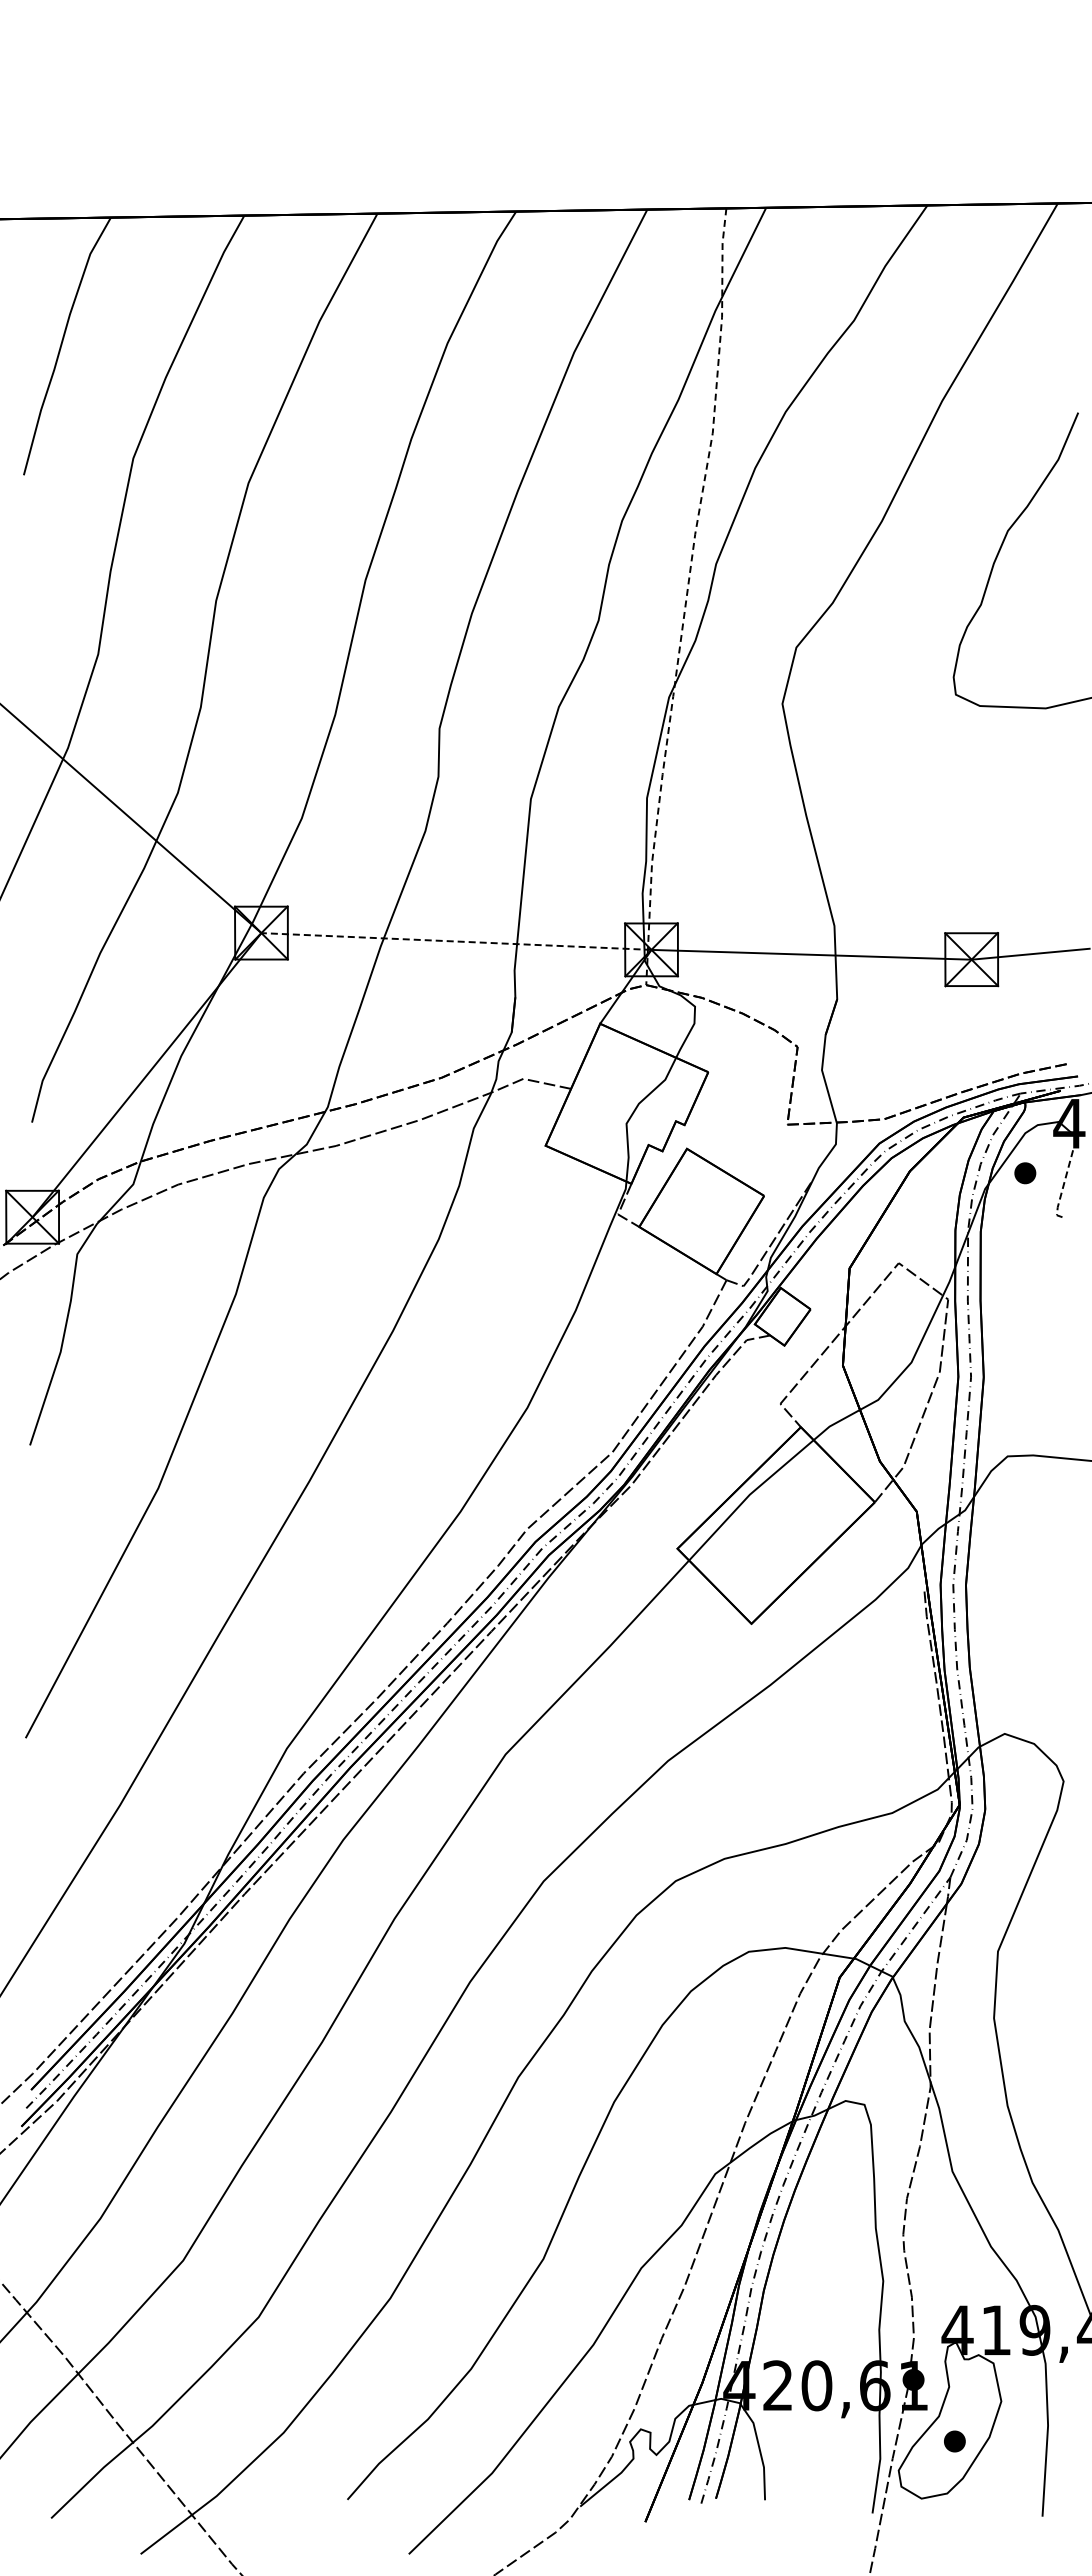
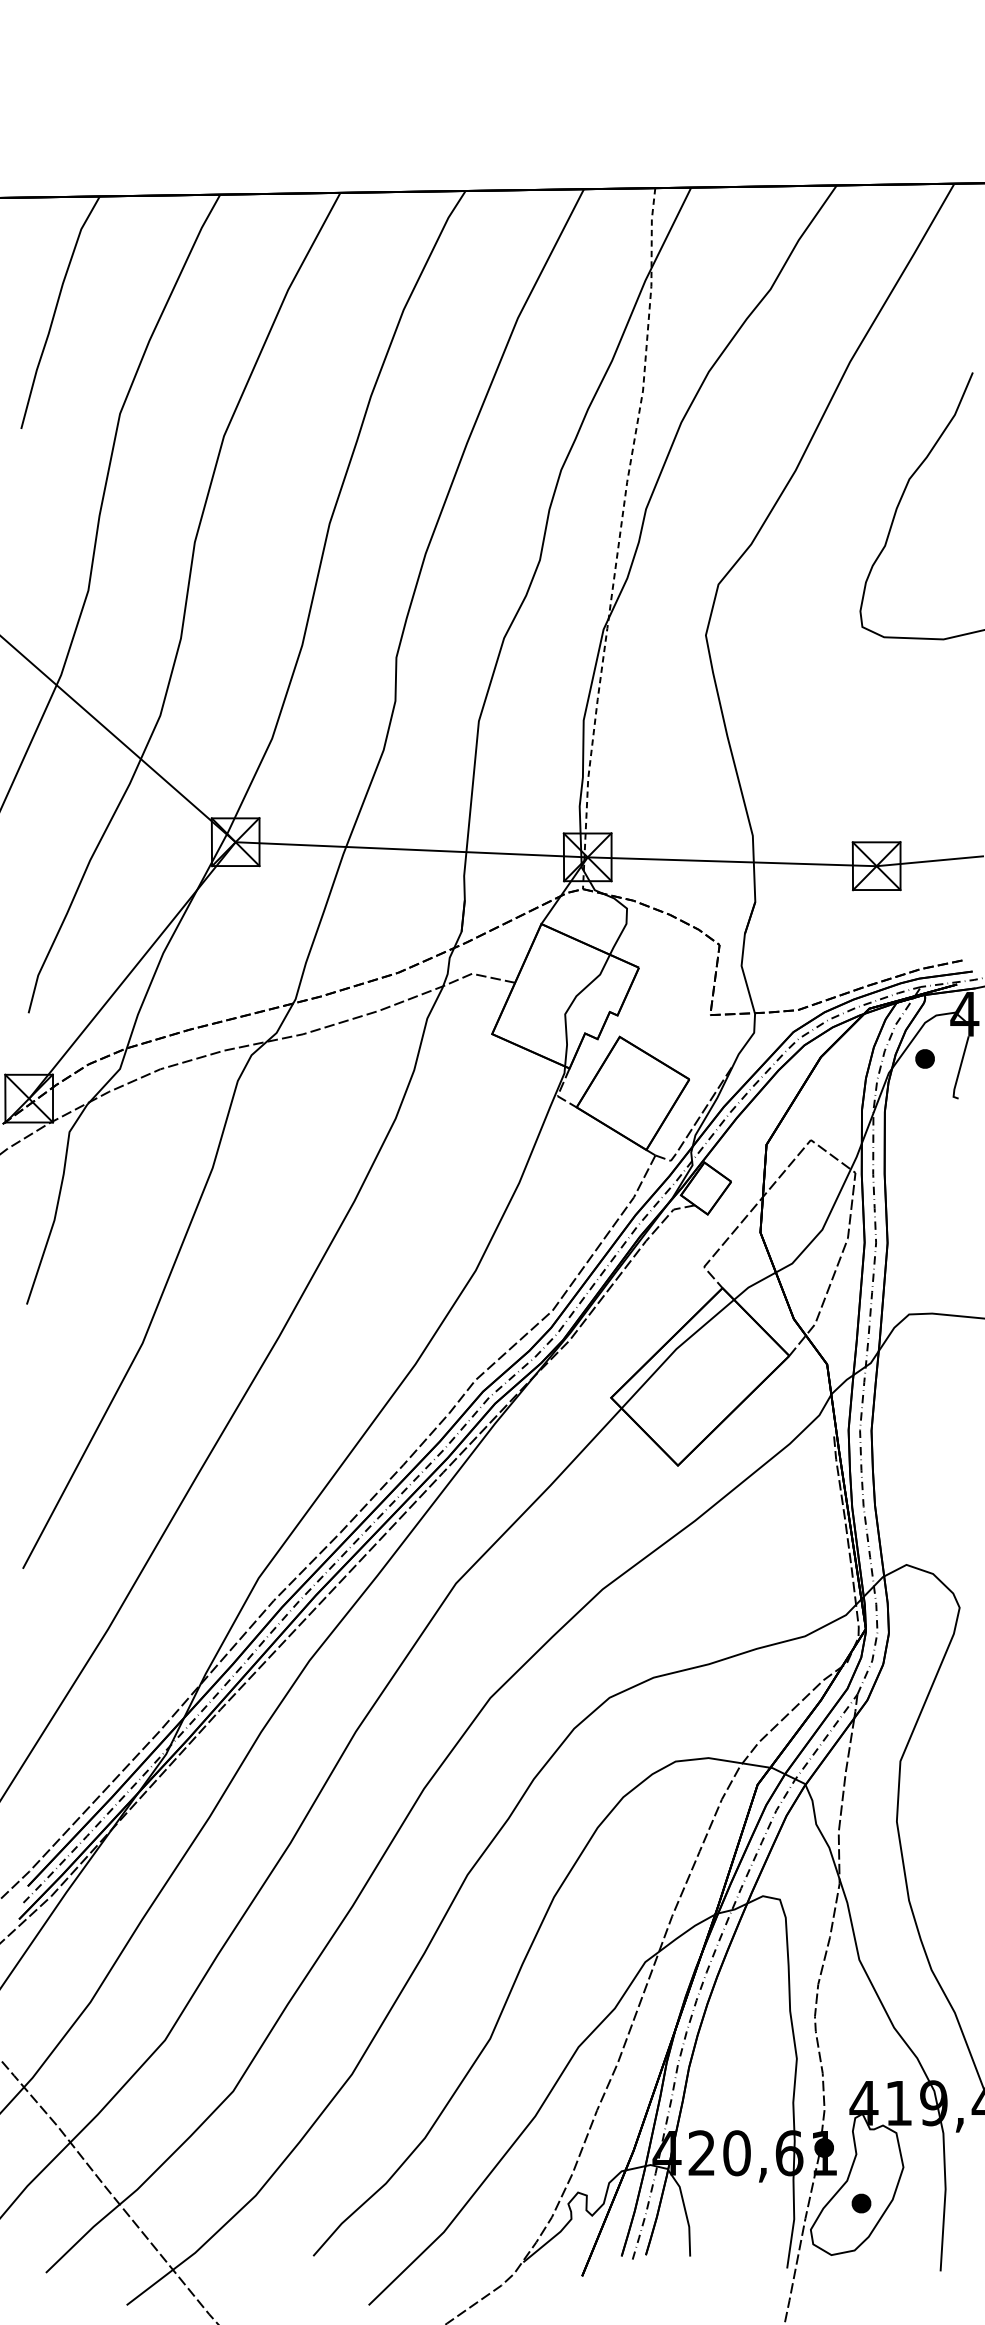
line: (455, 941) -> (410, 849), dashed -> solid
line: (1063, 1185) -> (959, 1069), dashed -> solid

